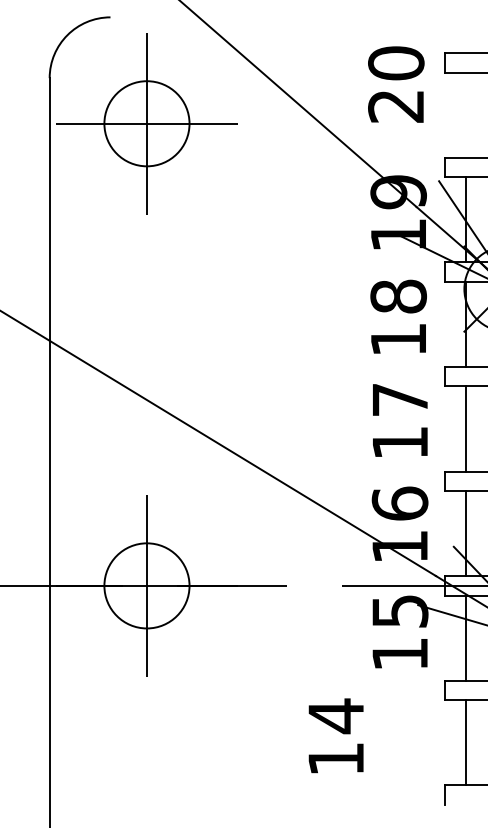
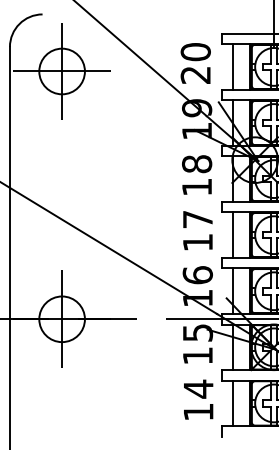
text: (395, 84) -> (195, 63), moved
line: (466, 114) -> (233, 66), added
text: (336, 735) -> (198, 399), moved

